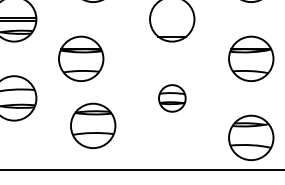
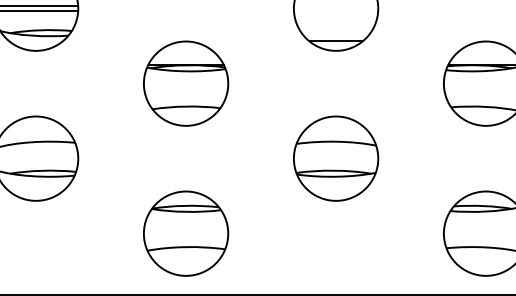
part: (81, 58) -> (186, 82), moved
part: (172, 98) -> (336, 158), size x1.67
part: (93, 125) -> (186, 232), moved

